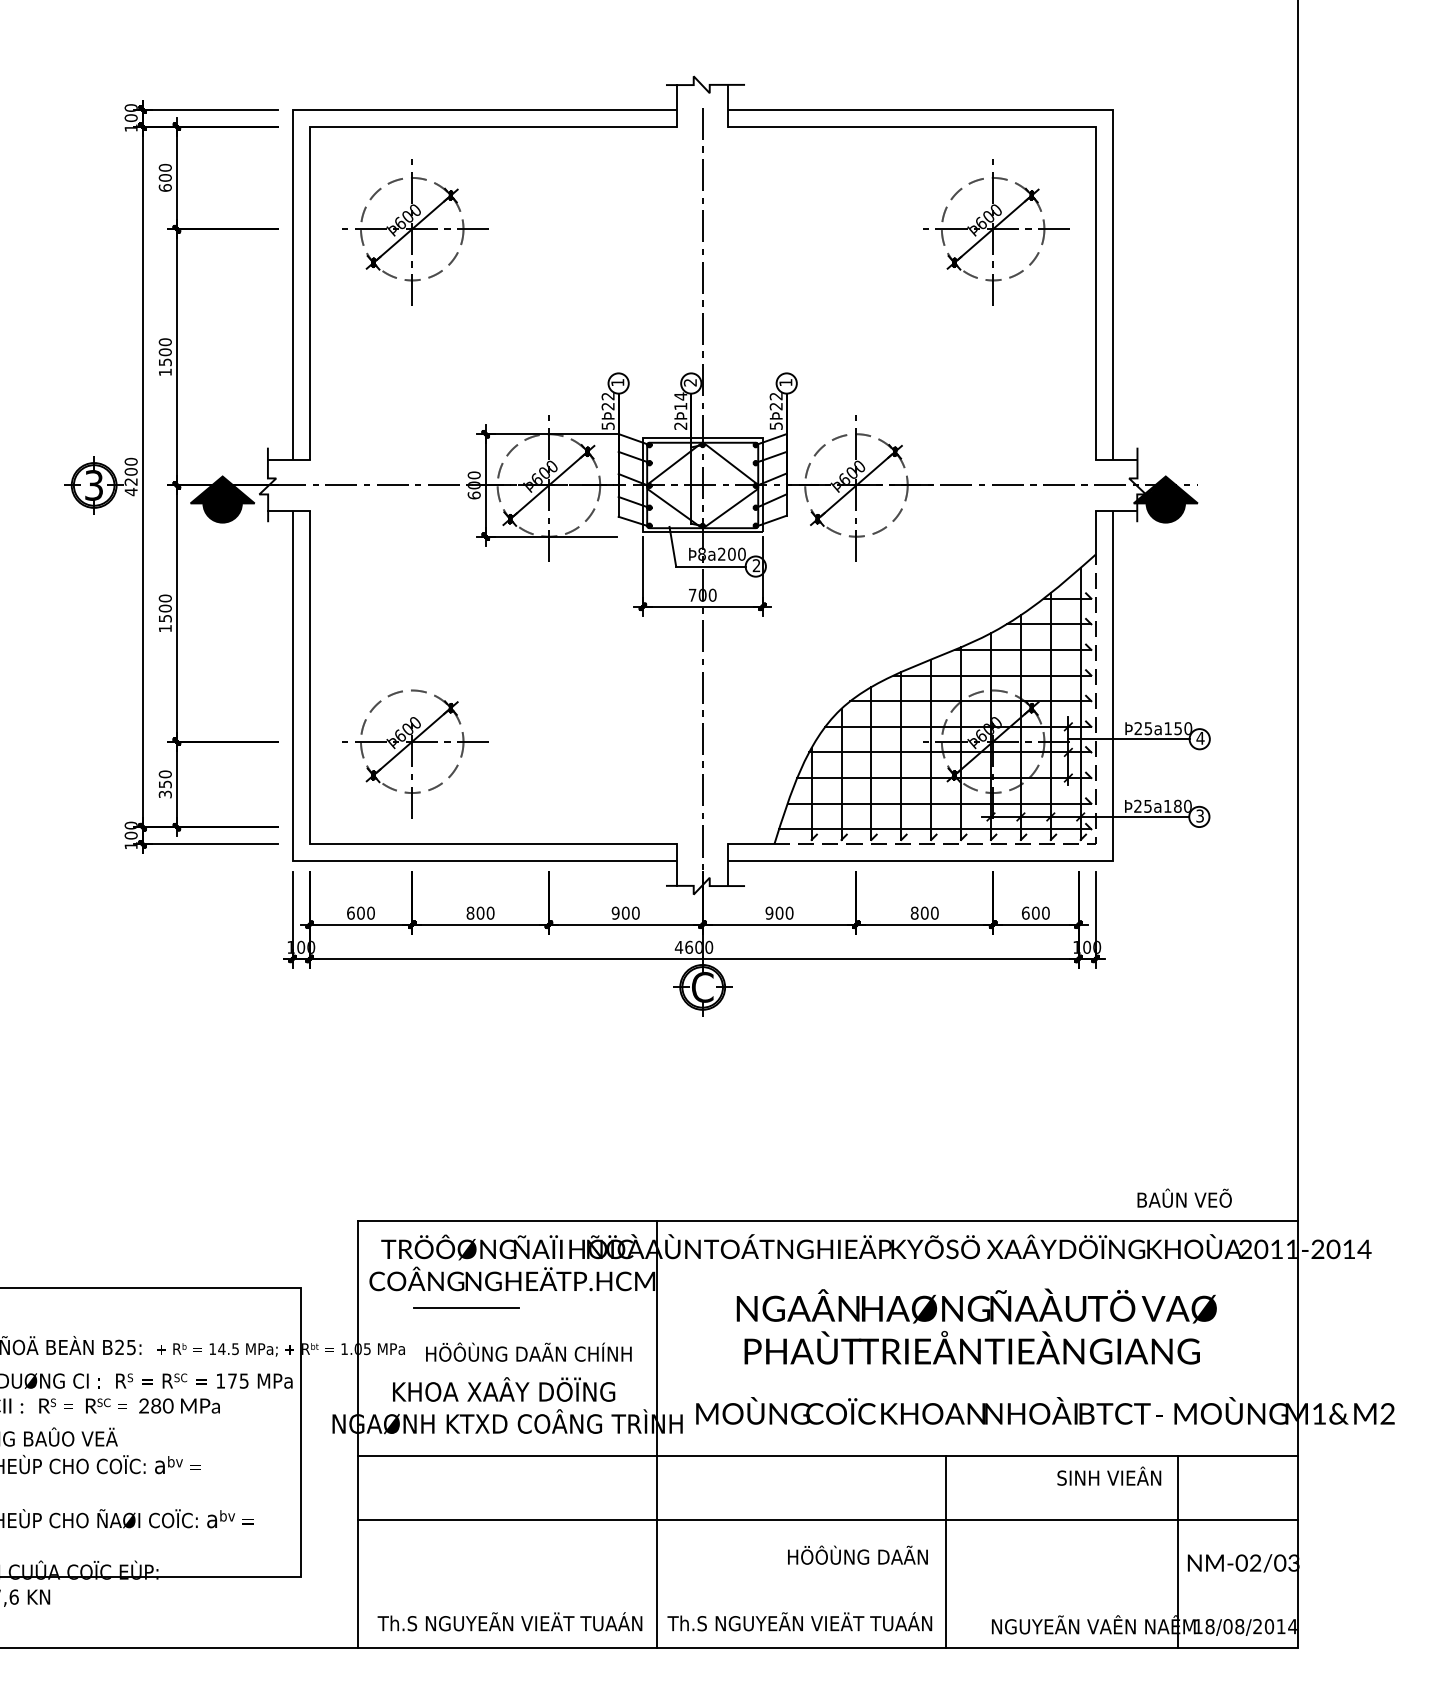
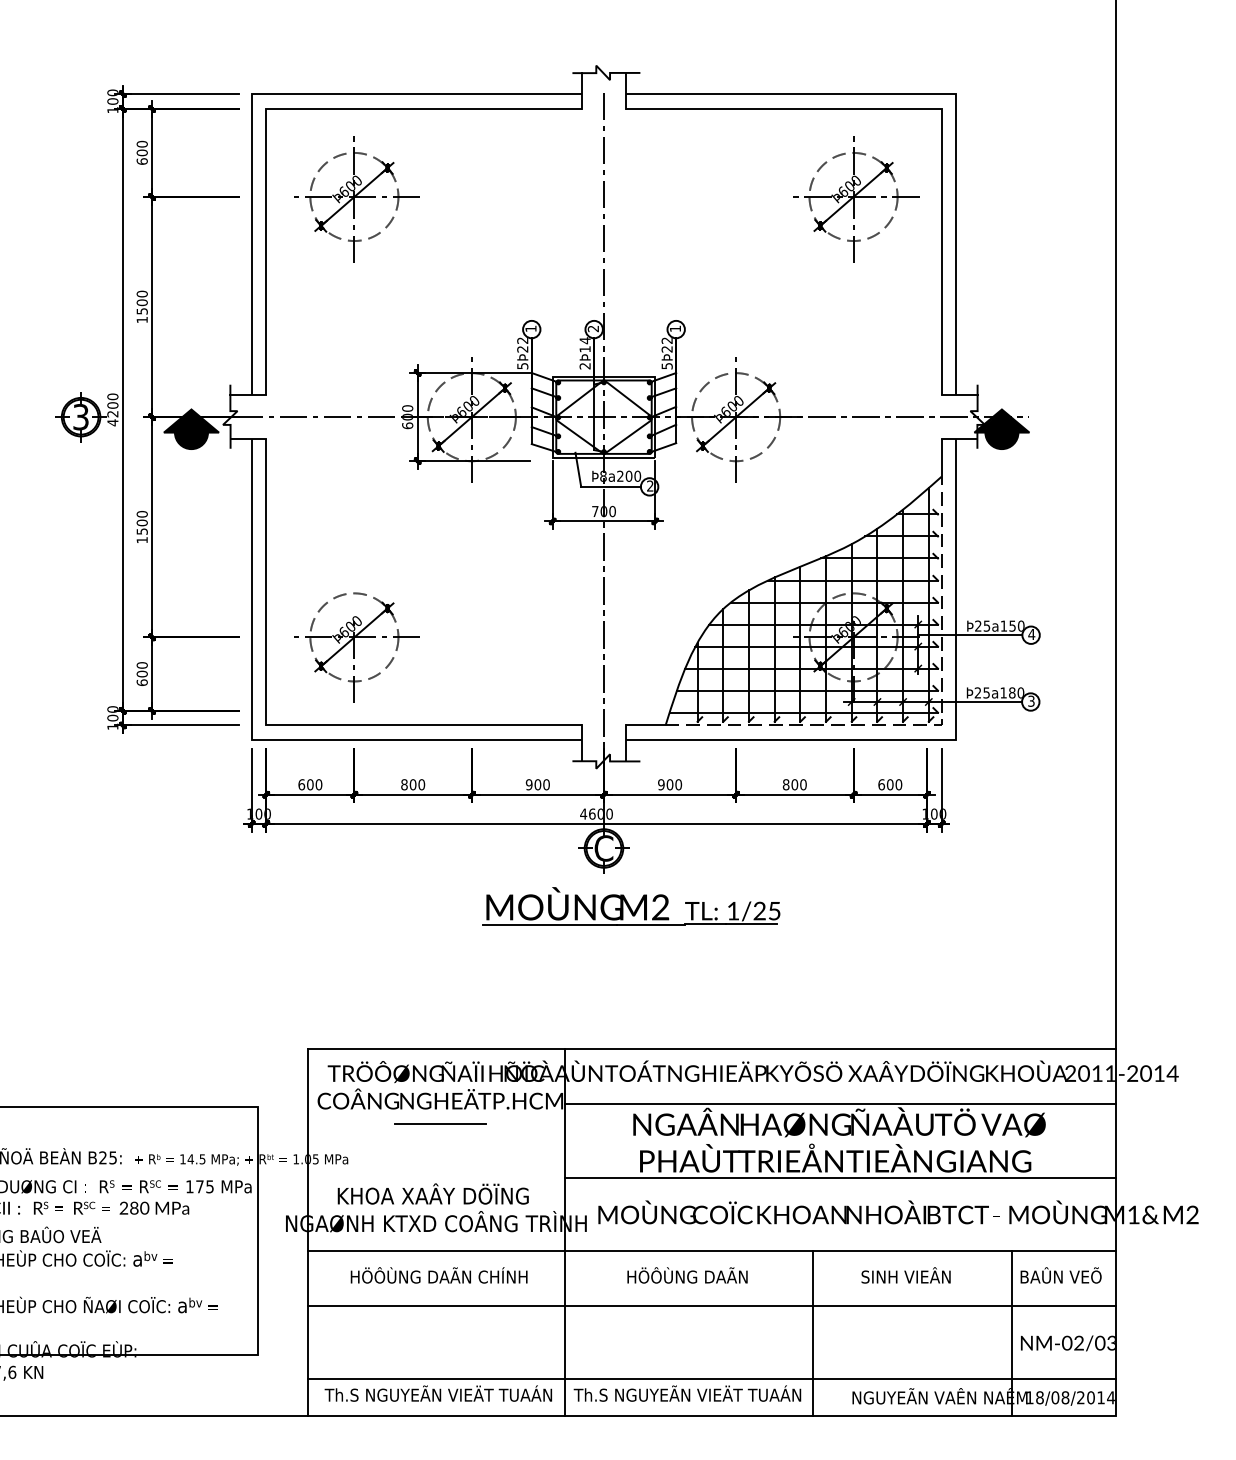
text: (164, 789) -> (141, 678), 350 -> 600
part: (734, 1054) -> (631, 906), added
text: (1184, 1197) -> (1060, 1274), moved
line: (977, 1284) -> (840, 1103), added
line: (466, 1307) -> (440, 1123), moved
text: (528, 1351) -> (438, 1274), moved
line: (977, 1370) -> (840, 1177), added
text: (1109, 1475) -> (906, 1274), moved
text: (857, 1554) -> (687, 1274), moved
line: (828, 1605) -> (712, 1379), added

